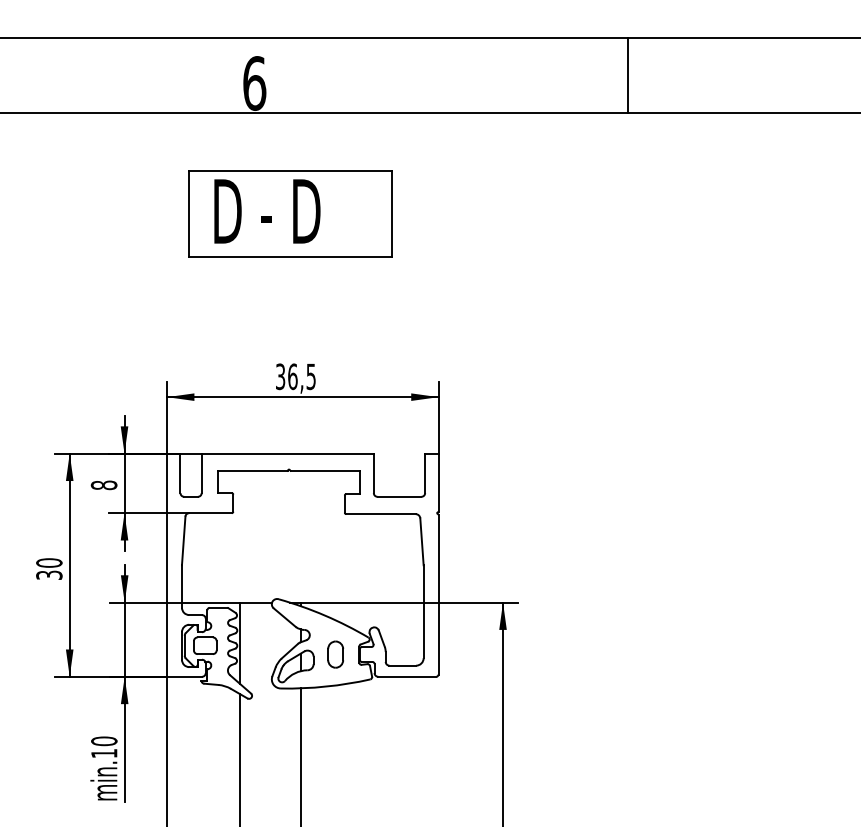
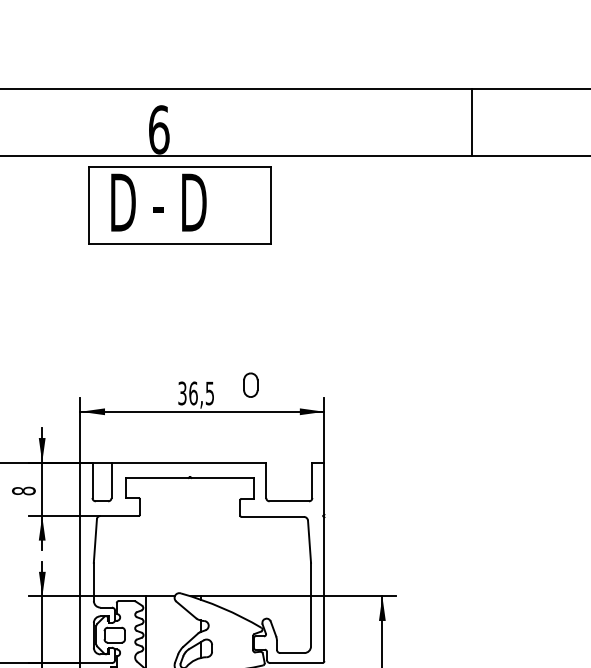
line: (628, 74) -> (471, 121), moved
part: (290, 213) -> (179, 204), moved
part: (335, 654) -> (250, 385), moved

